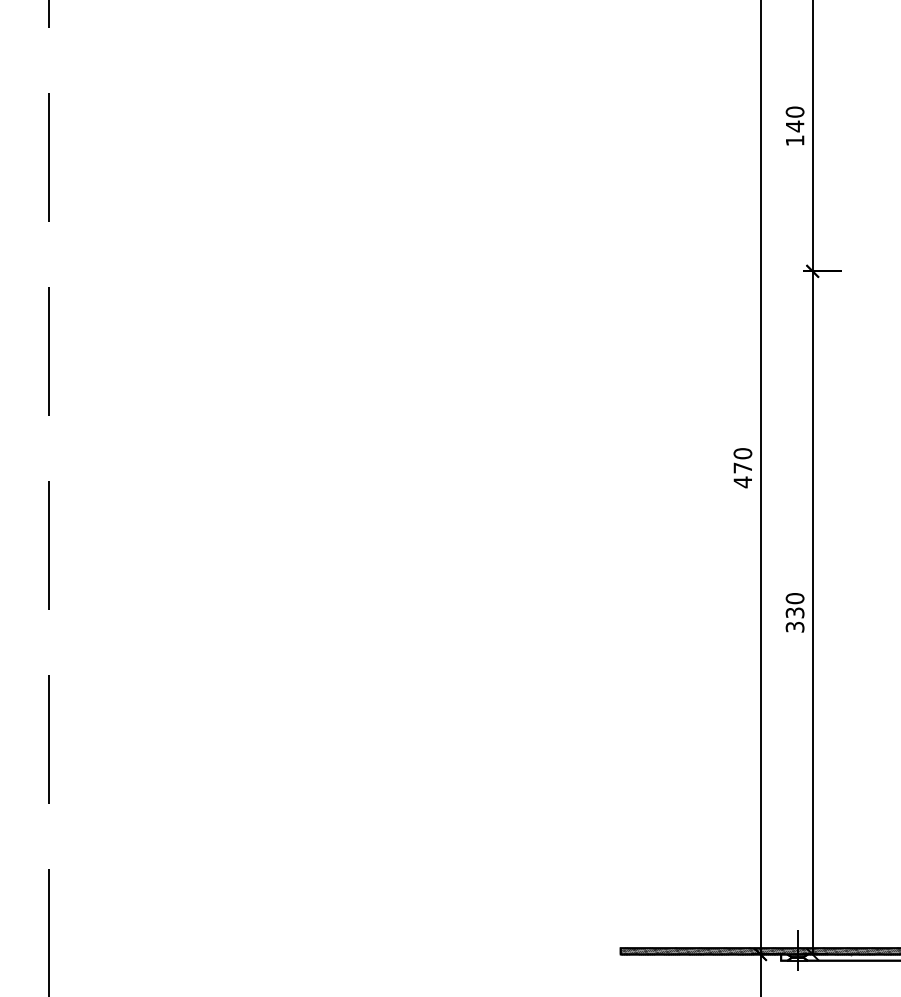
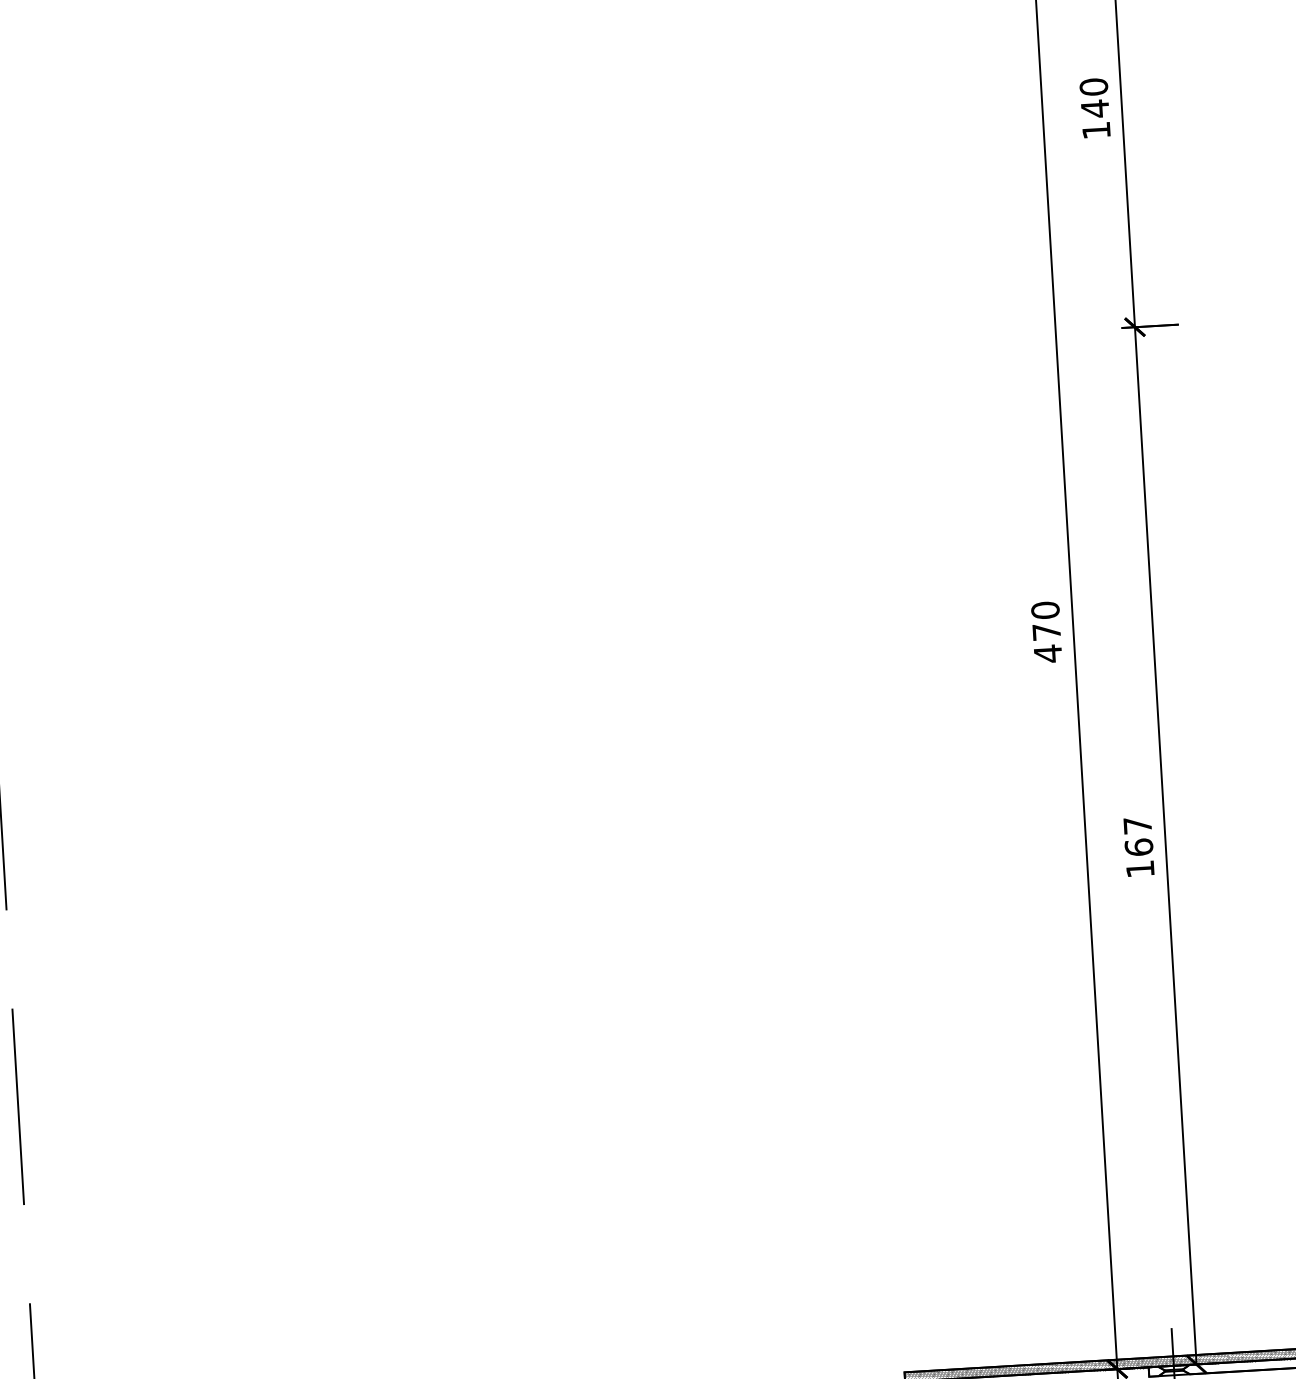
text: (794, 612) -> (1138, 846), 330 -> 167

